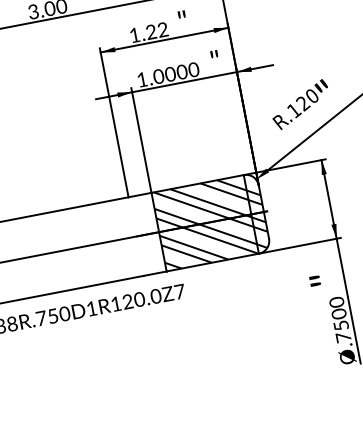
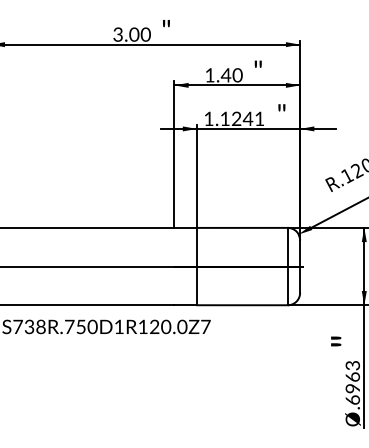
text: (156, 31) -> (231, 75), 1.22 -> 1.40
text: (176, 72) -> (242, 118), 1.0000 -> 1.1241
hatch: (211, 222) -> (248, 266), removed
text: (339, 319) -> (352, 382), .7500 -> .6963

